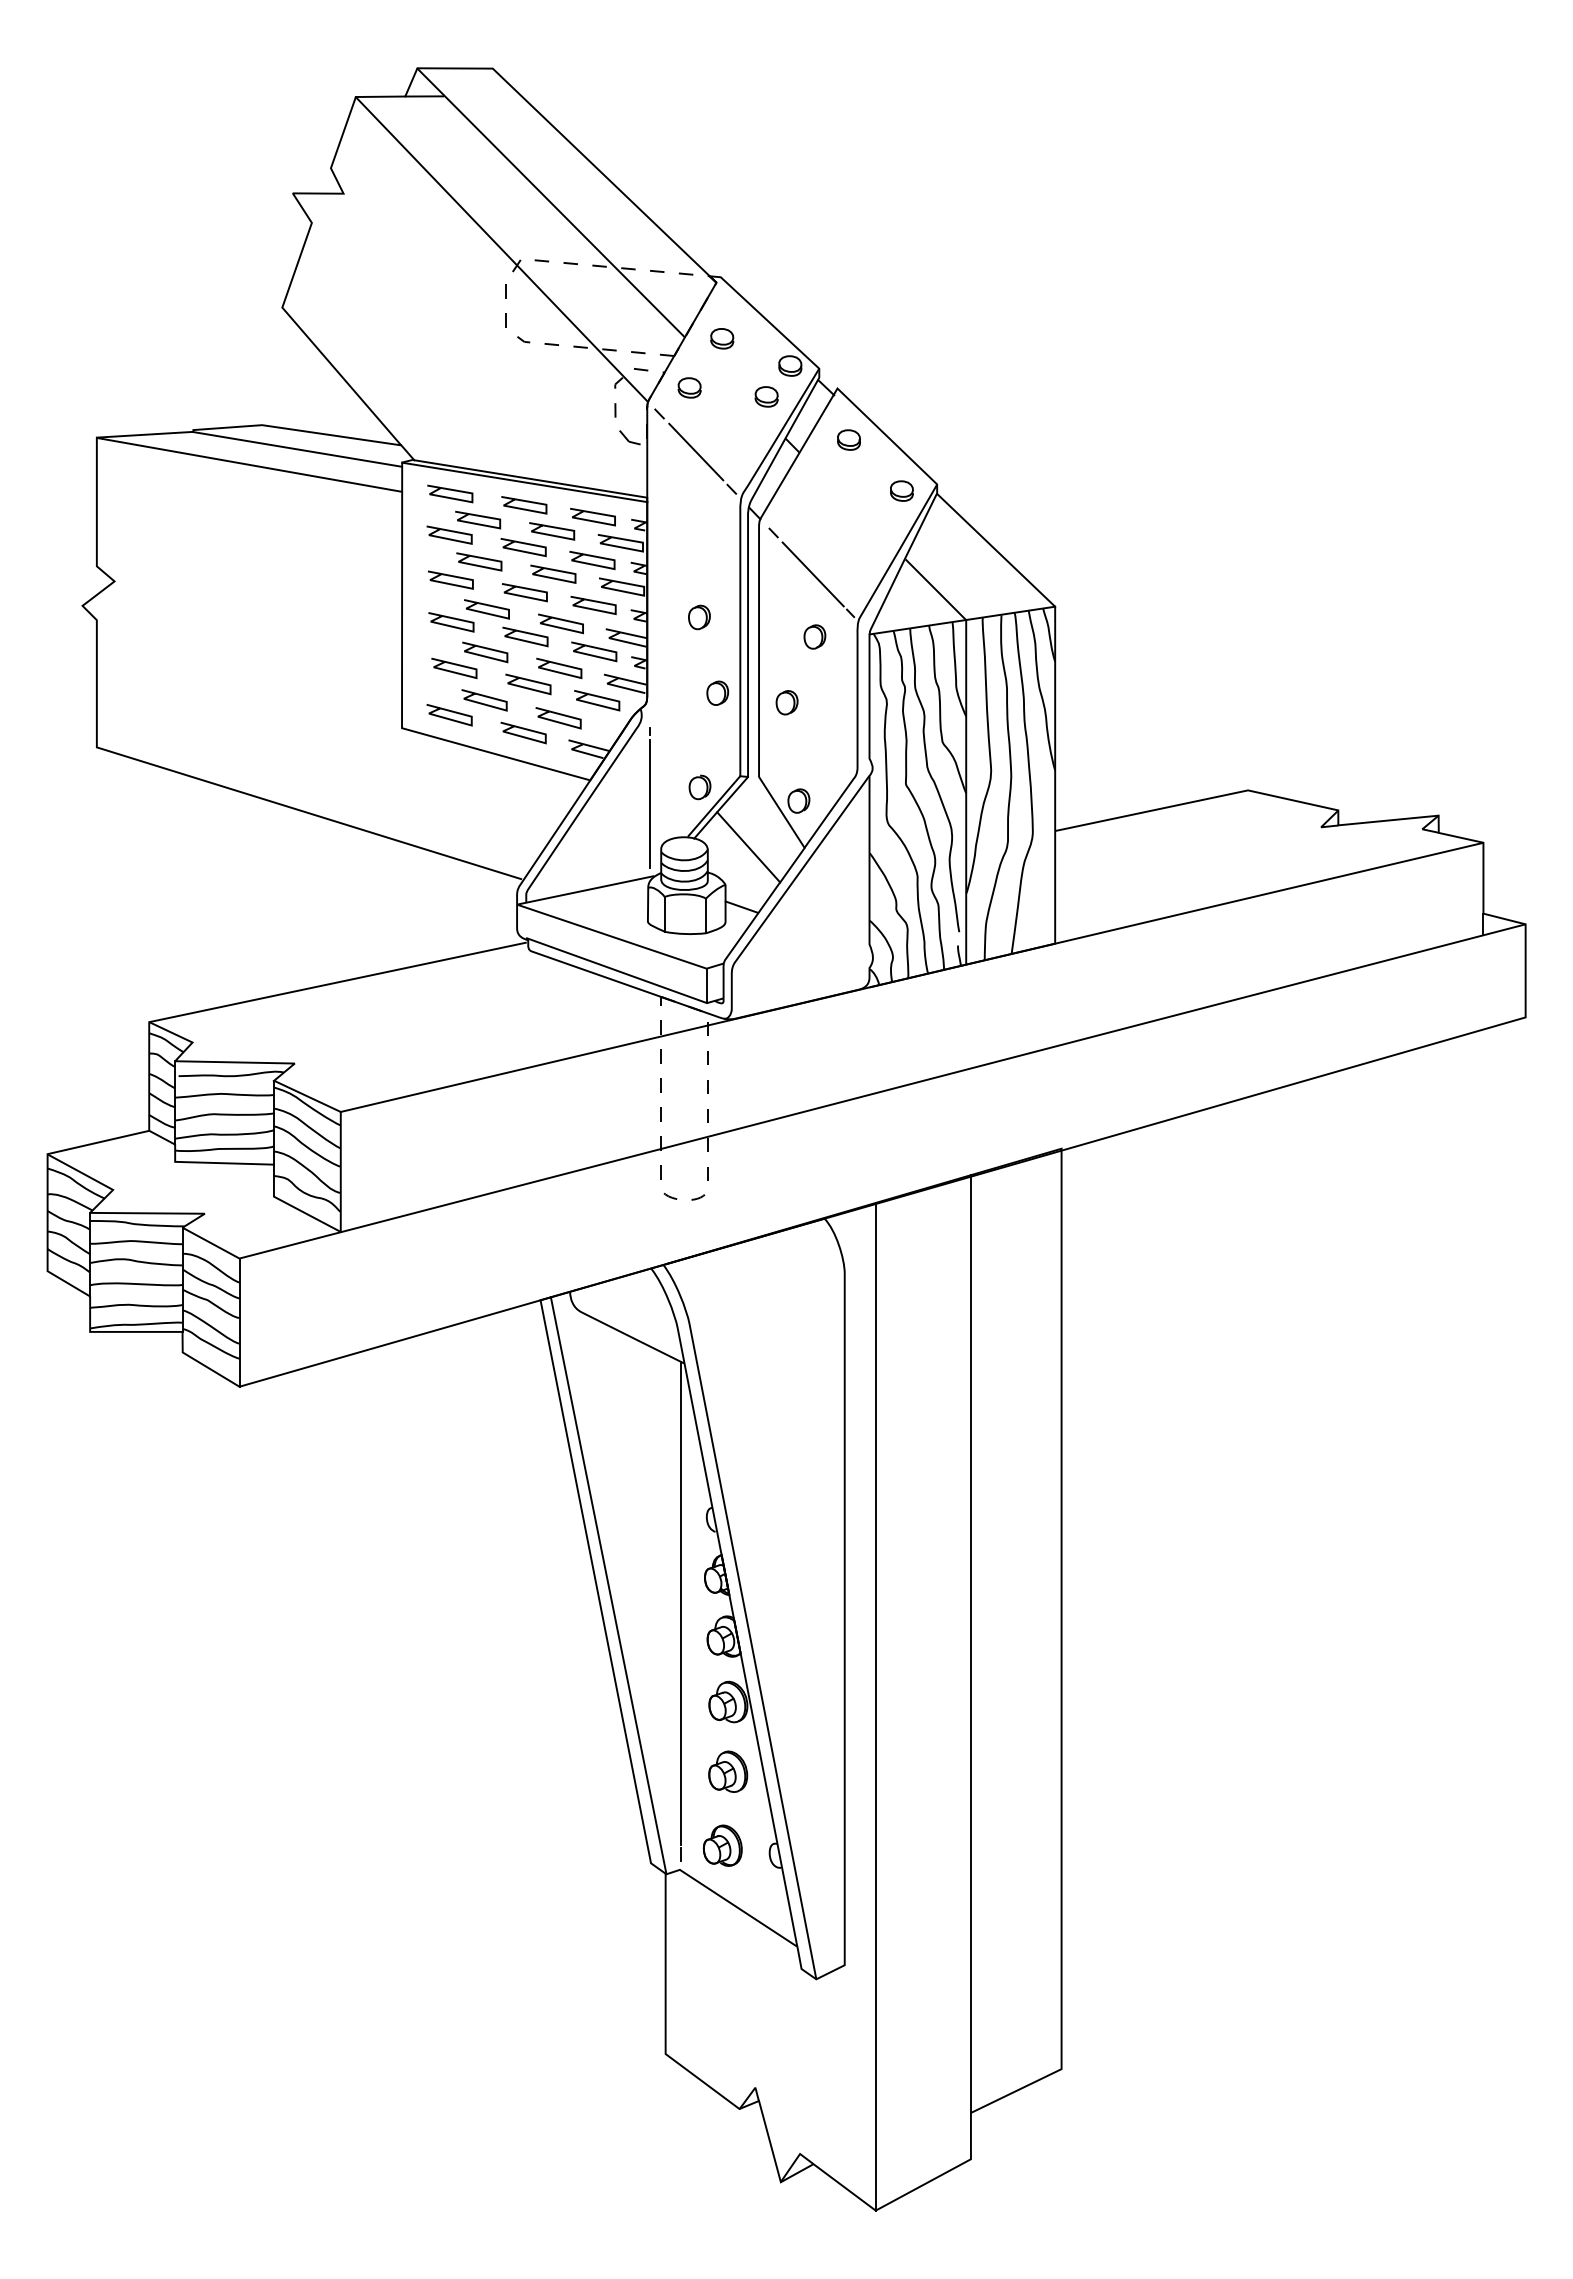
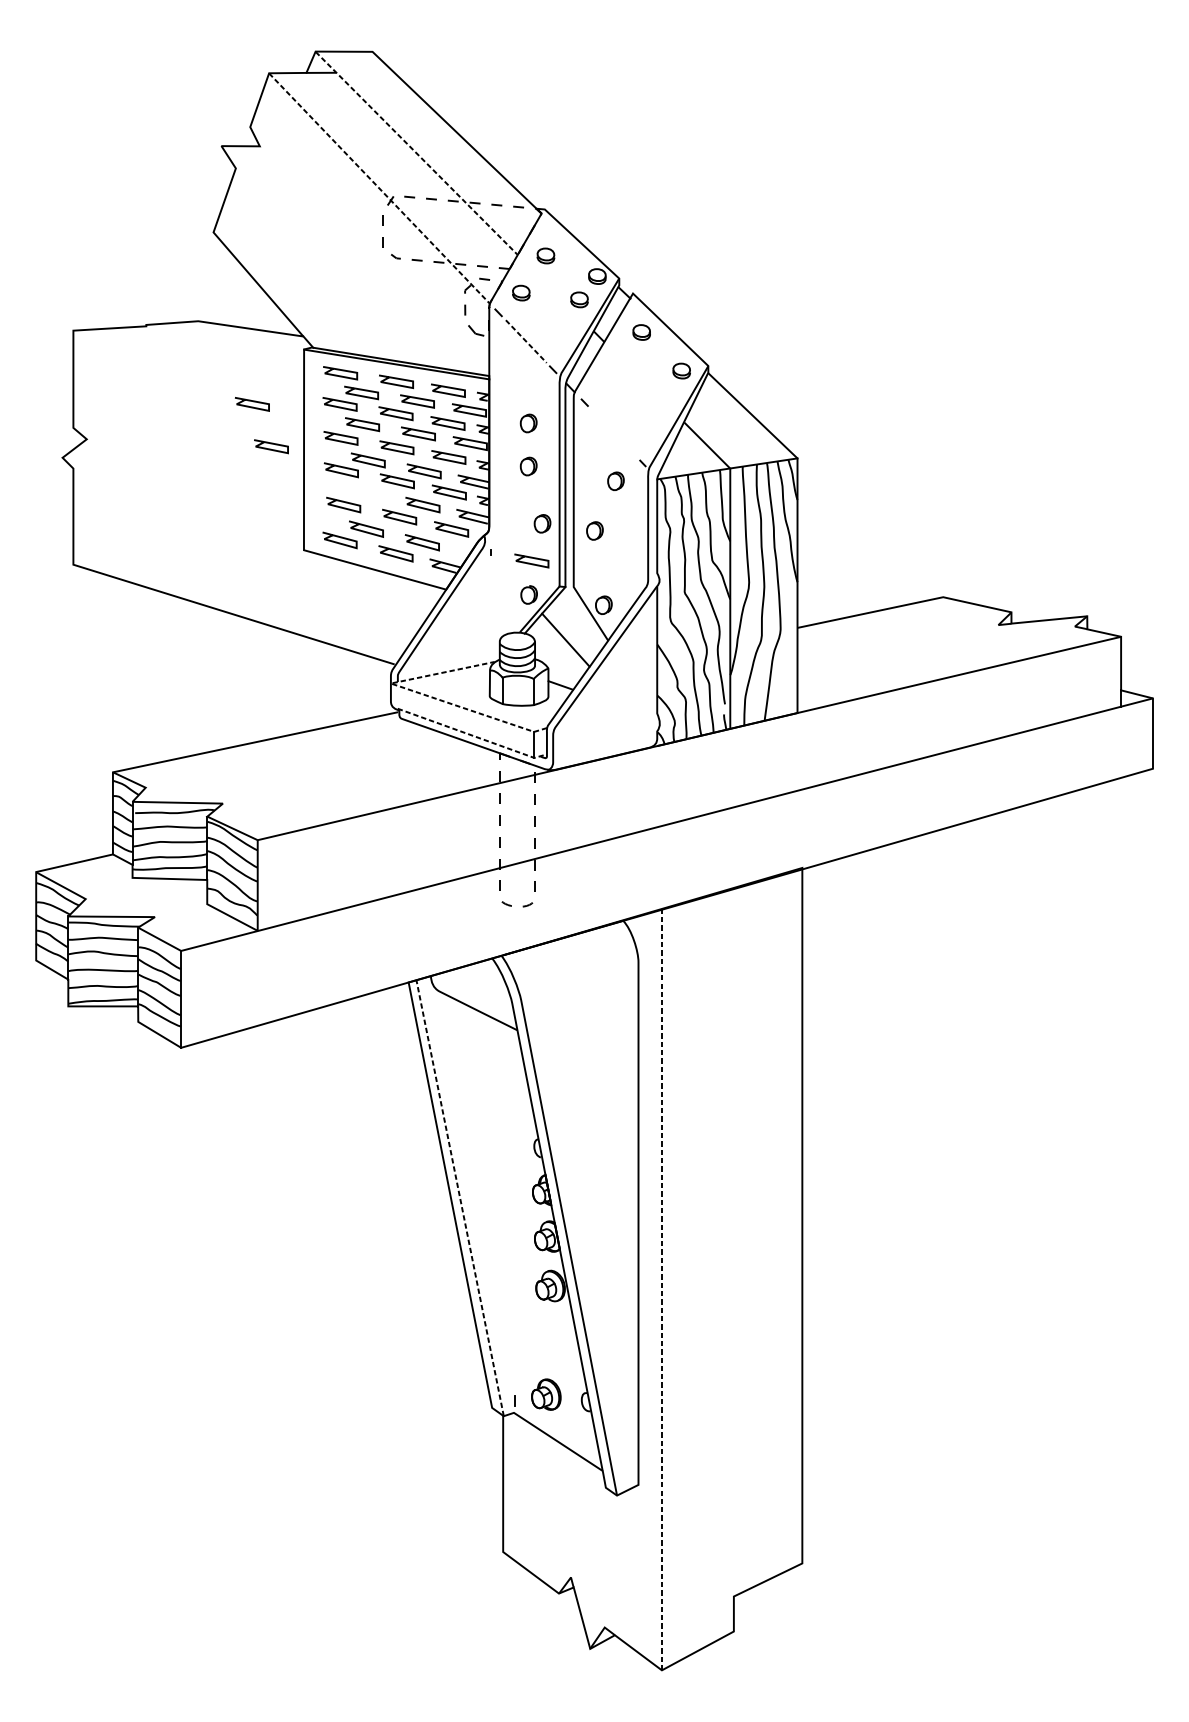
line: (551, 203) -> (416, 153), solid -> dashed
line: (501, 249) -> (379, 188), solid -> dashed
line: (297, 449) -> (225, 339), removed
line: (696, 452) -> (526, 341), solid -> dashed
line: (248, 464) -> (187, 350), removed
line: (333, 531) -> (252, 401), added
part: (699, 560) -> (528, 423), added
line: (812, 574) -> (614, 434), removed
line: (360, 588) -> (272, 444), added
line: (485, 655) -> (367, 495), removed
line: (703, 745) -> (531, 563), added
line: (649, 803) -> (490, 607), removed
line: (553, 917) -> (418, 693), solid -> dashed
line: (625, 973) -> (472, 735), solid -> dashed
line: (608, 1585) -> (460, 1197), solid -> dashed
line: (680, 1602) -> (514, 1210), removed
line: (970, 1644) -> (733, 1242), removed
line: (876, 1706) -> (662, 1289), solid -> dashed
part: (728, 1771) -> (550, 1338), removed

